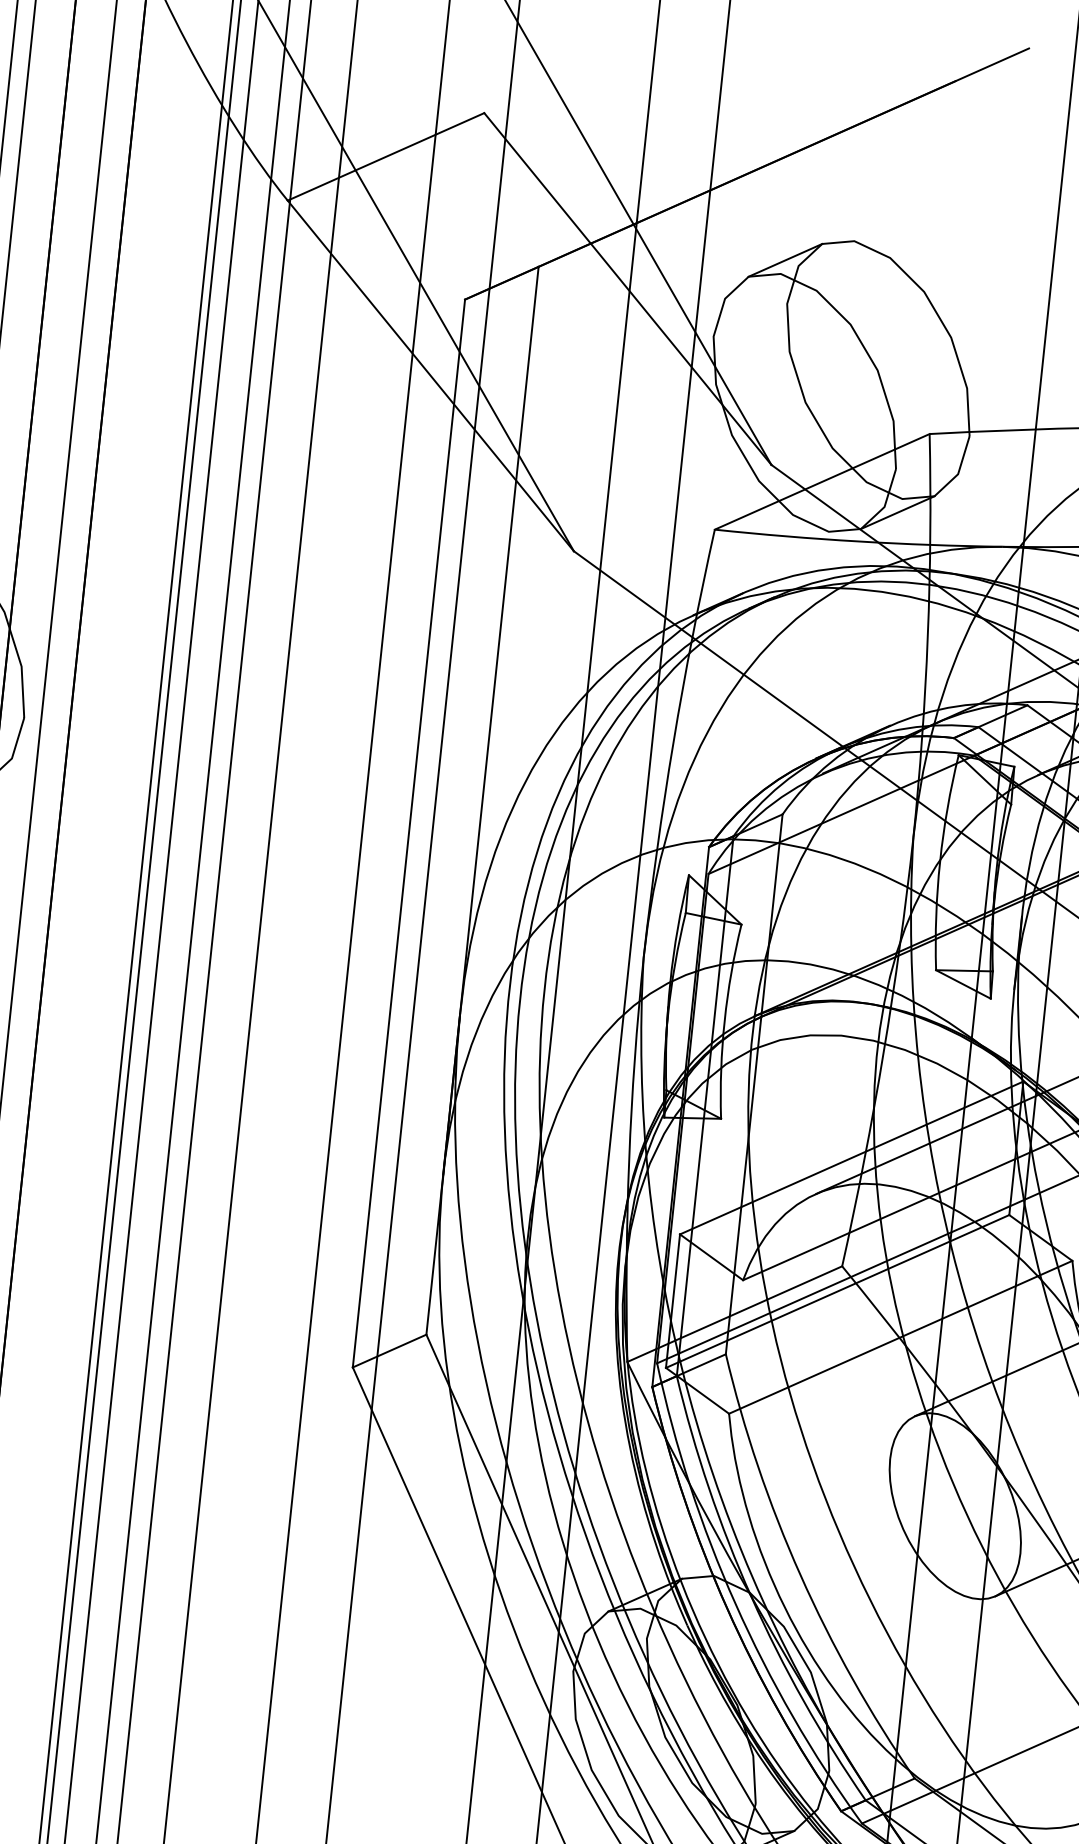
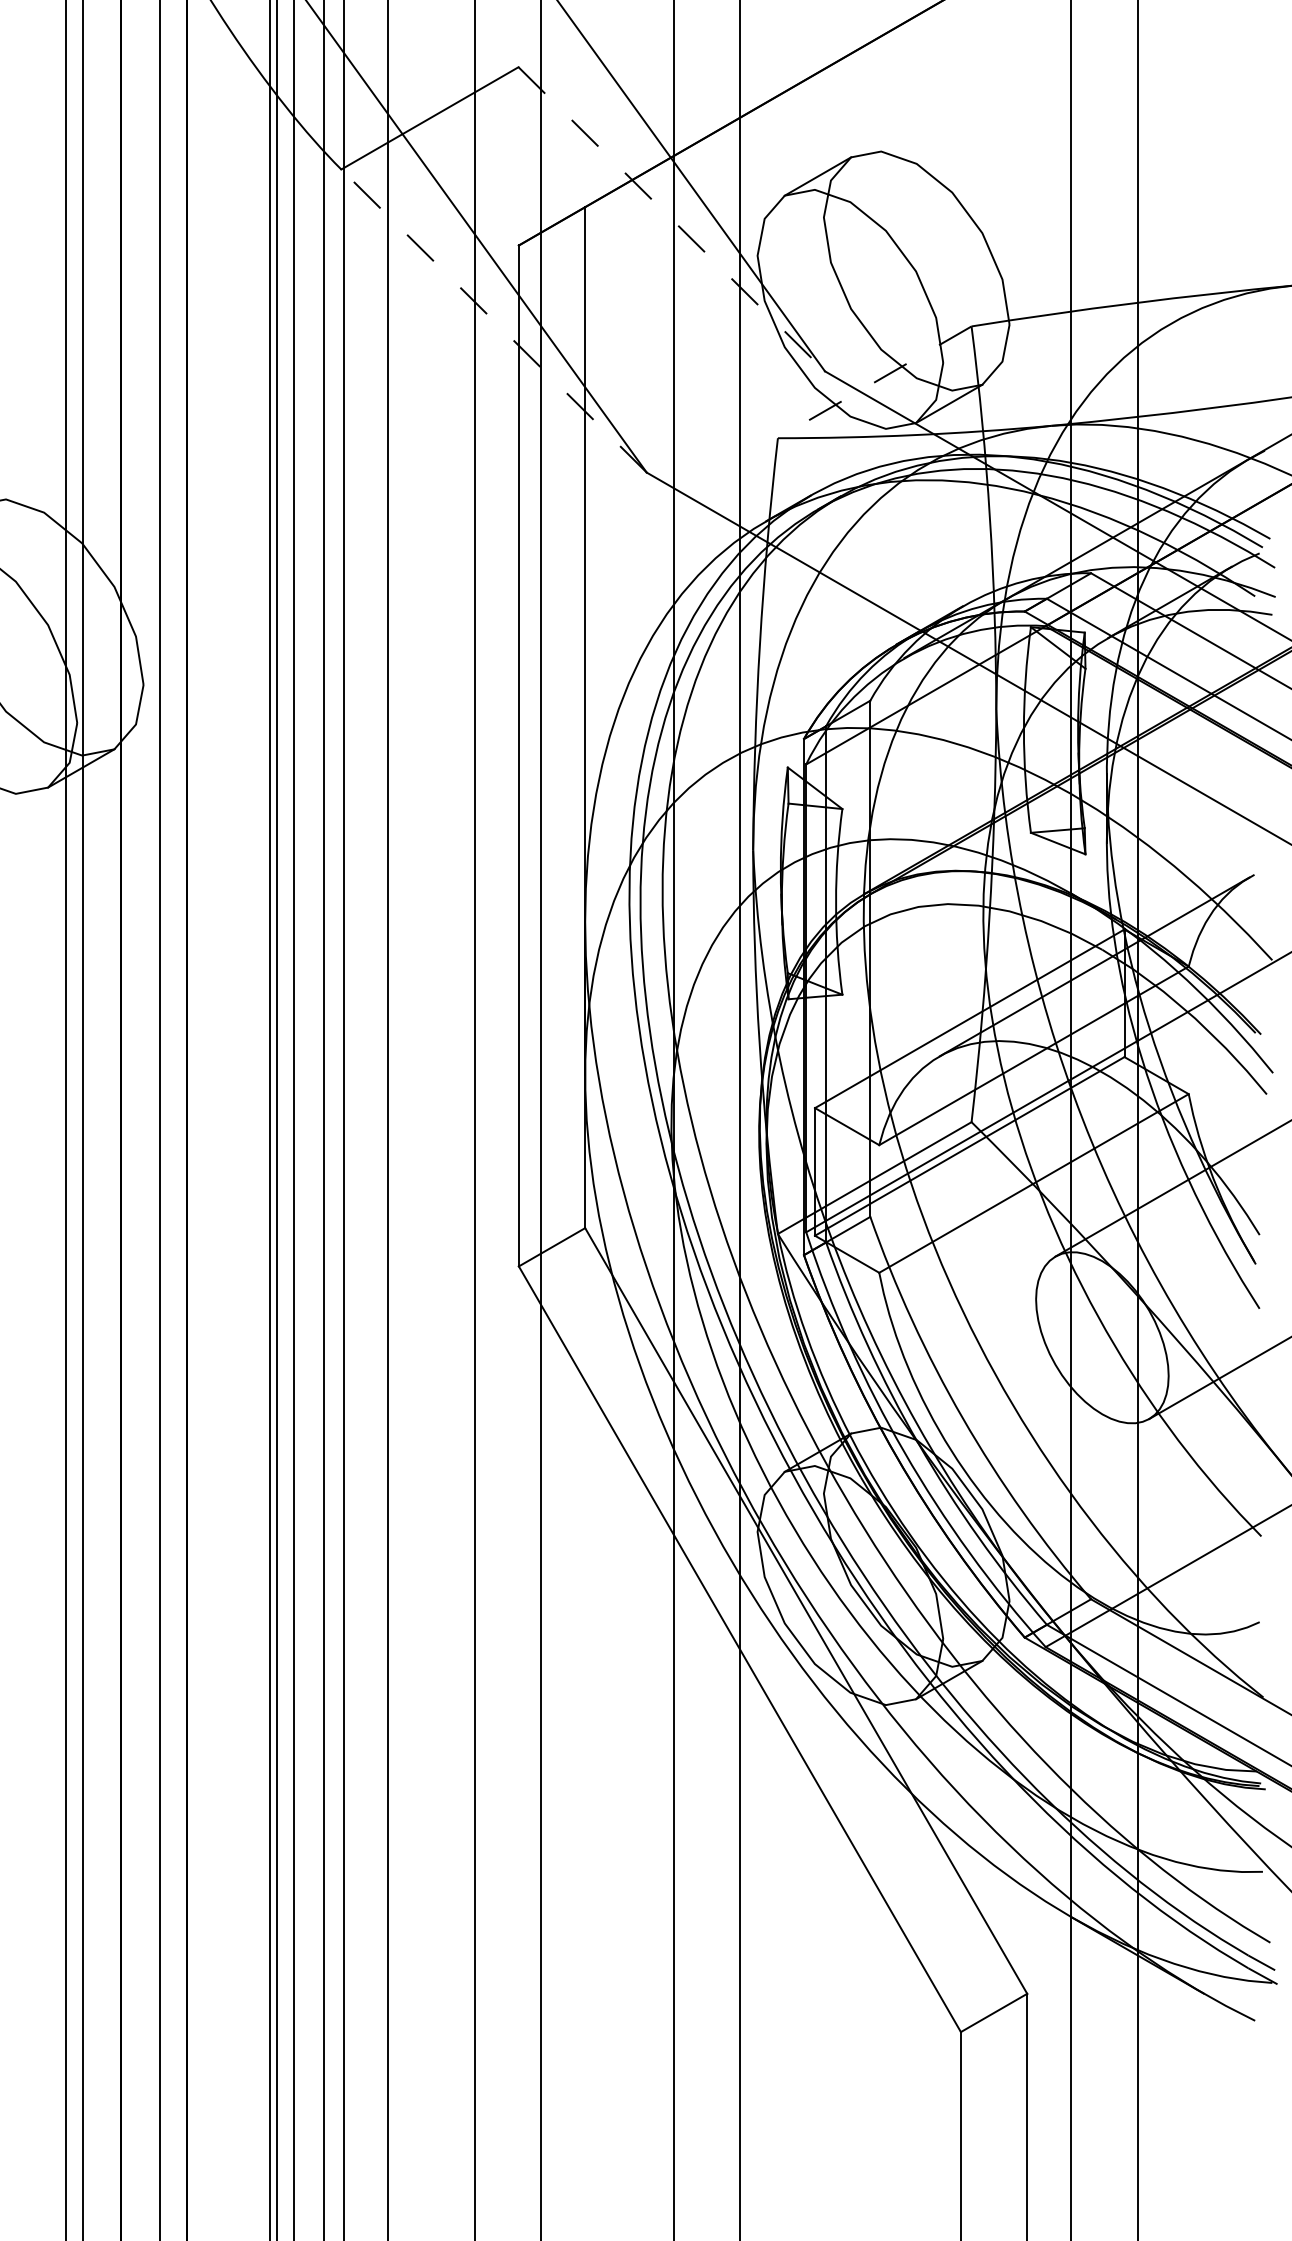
line: (627, 289) -> (671, 219), solid -> dashed
line: (430, 375) -> (493, 320), solid -> dashed
line: (821, 482) -> (874, 382), solid -> dashed

